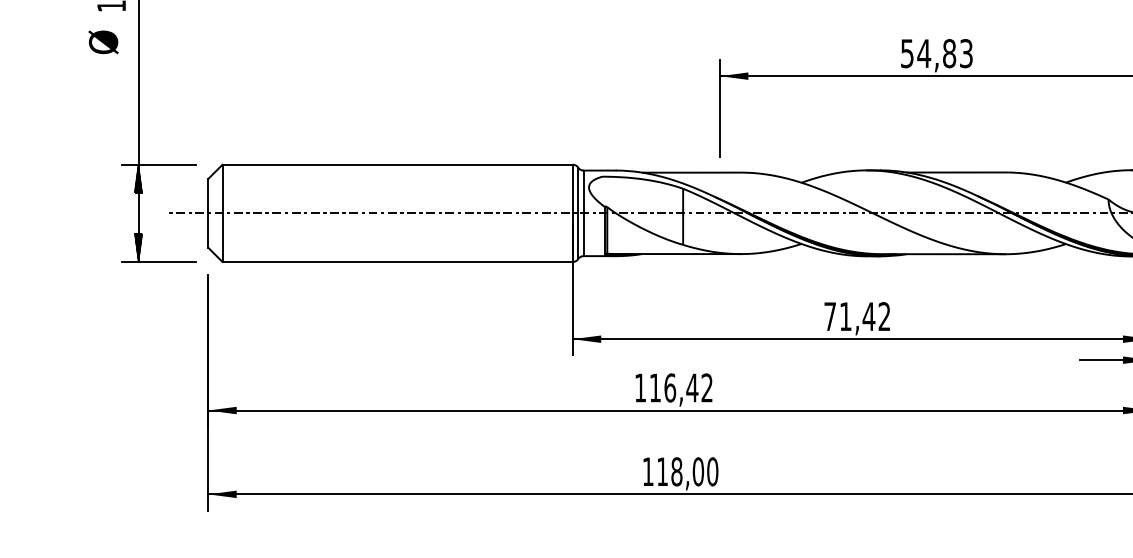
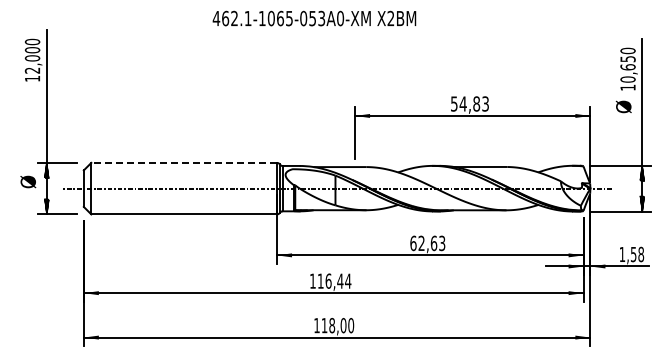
text: (103, 41) -> (28, 181), moved
line: (398, 163) -> (184, 162), solid -> dashed
text: (856, 316) -> (427, 243), 71,42 -> 62,63
text: (707, 386) -> (348, 280), 116,42 -> 116,44

